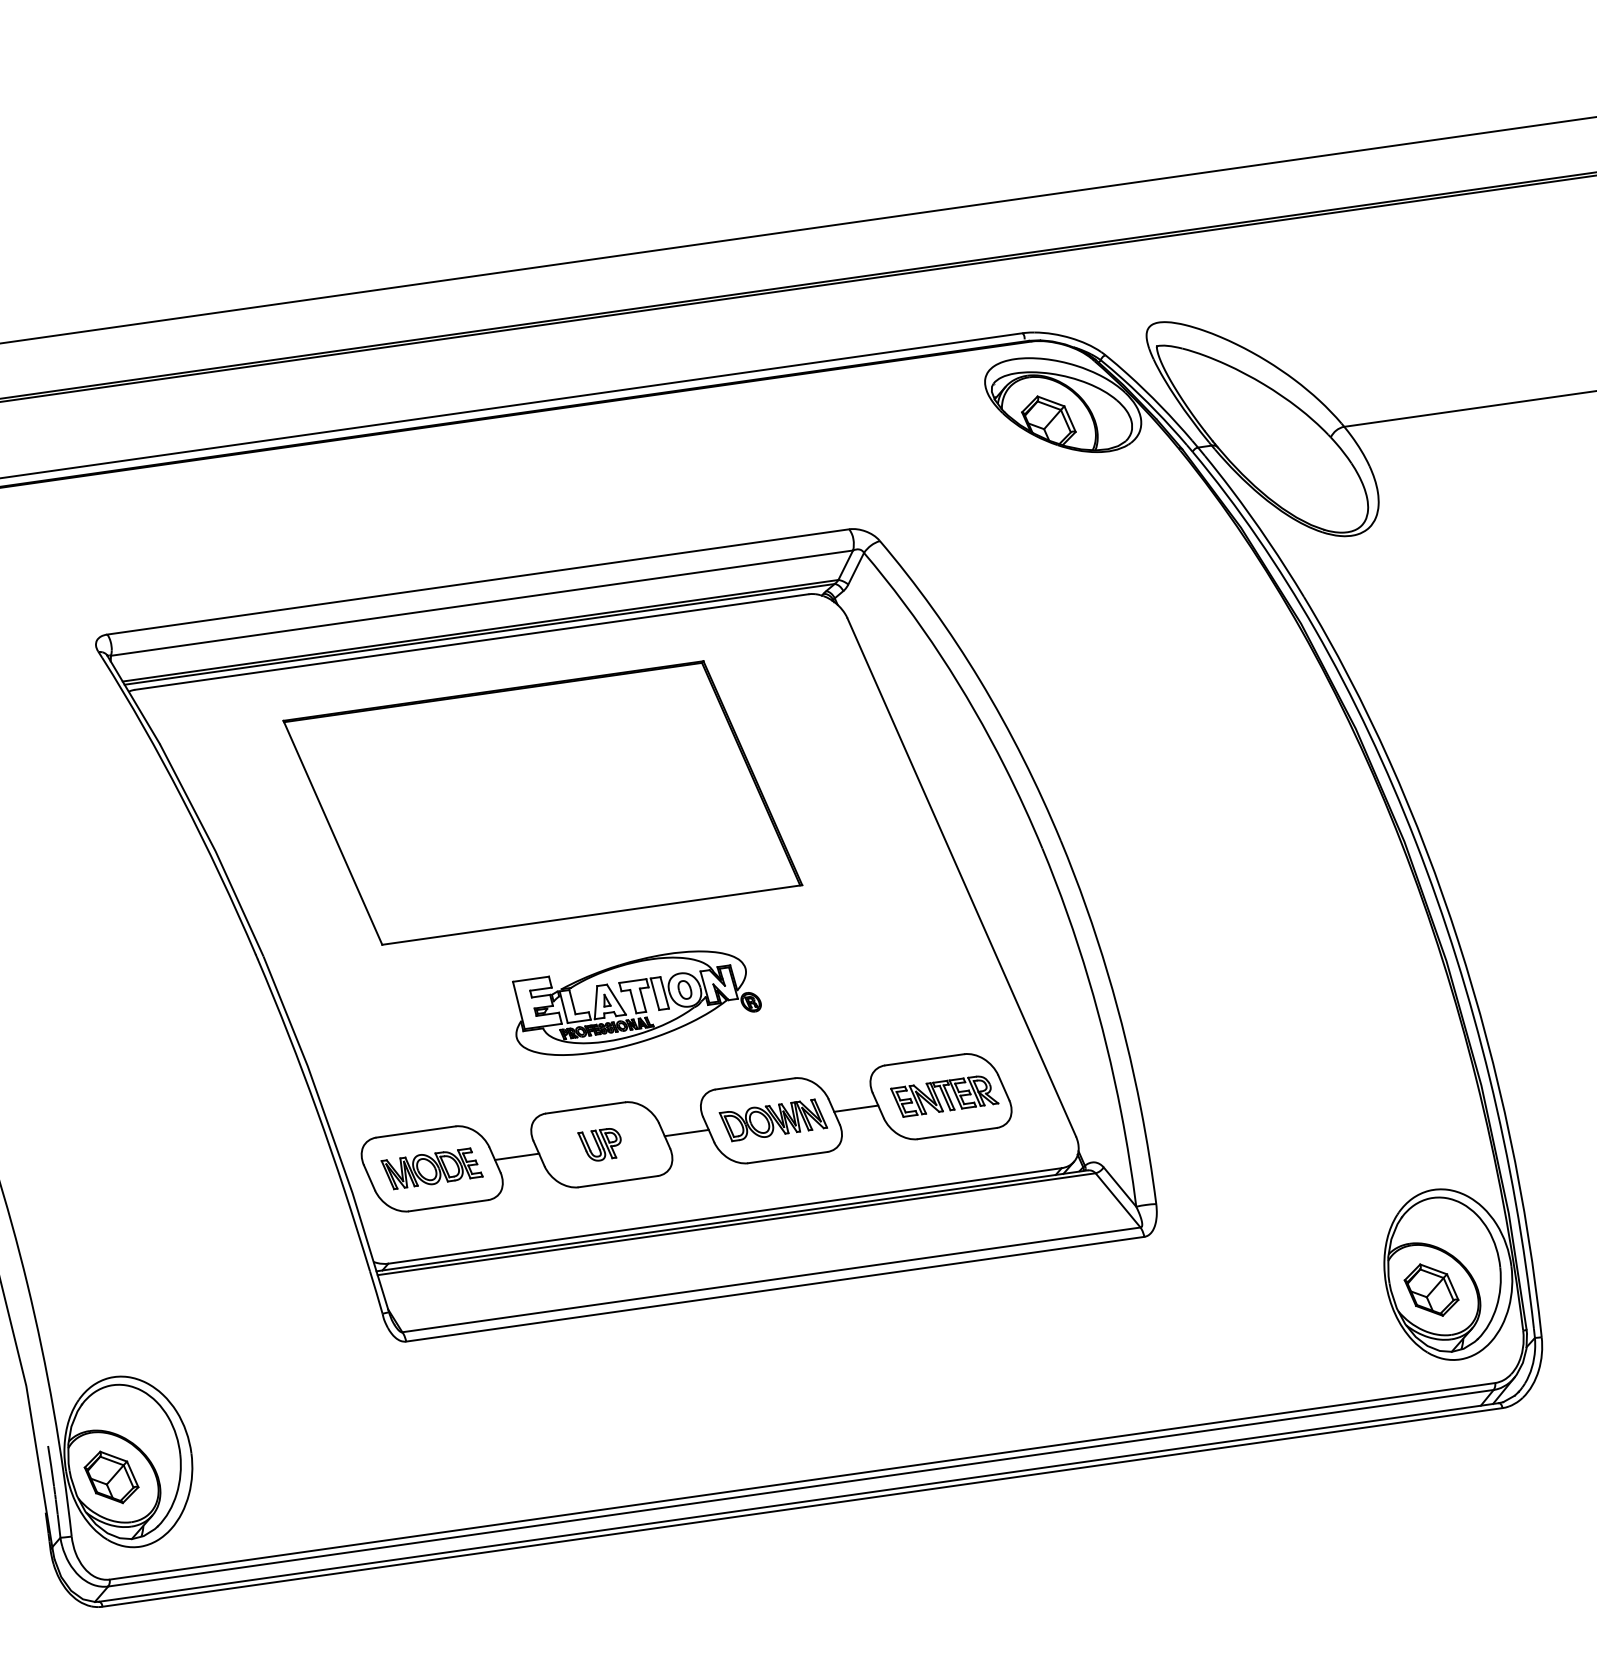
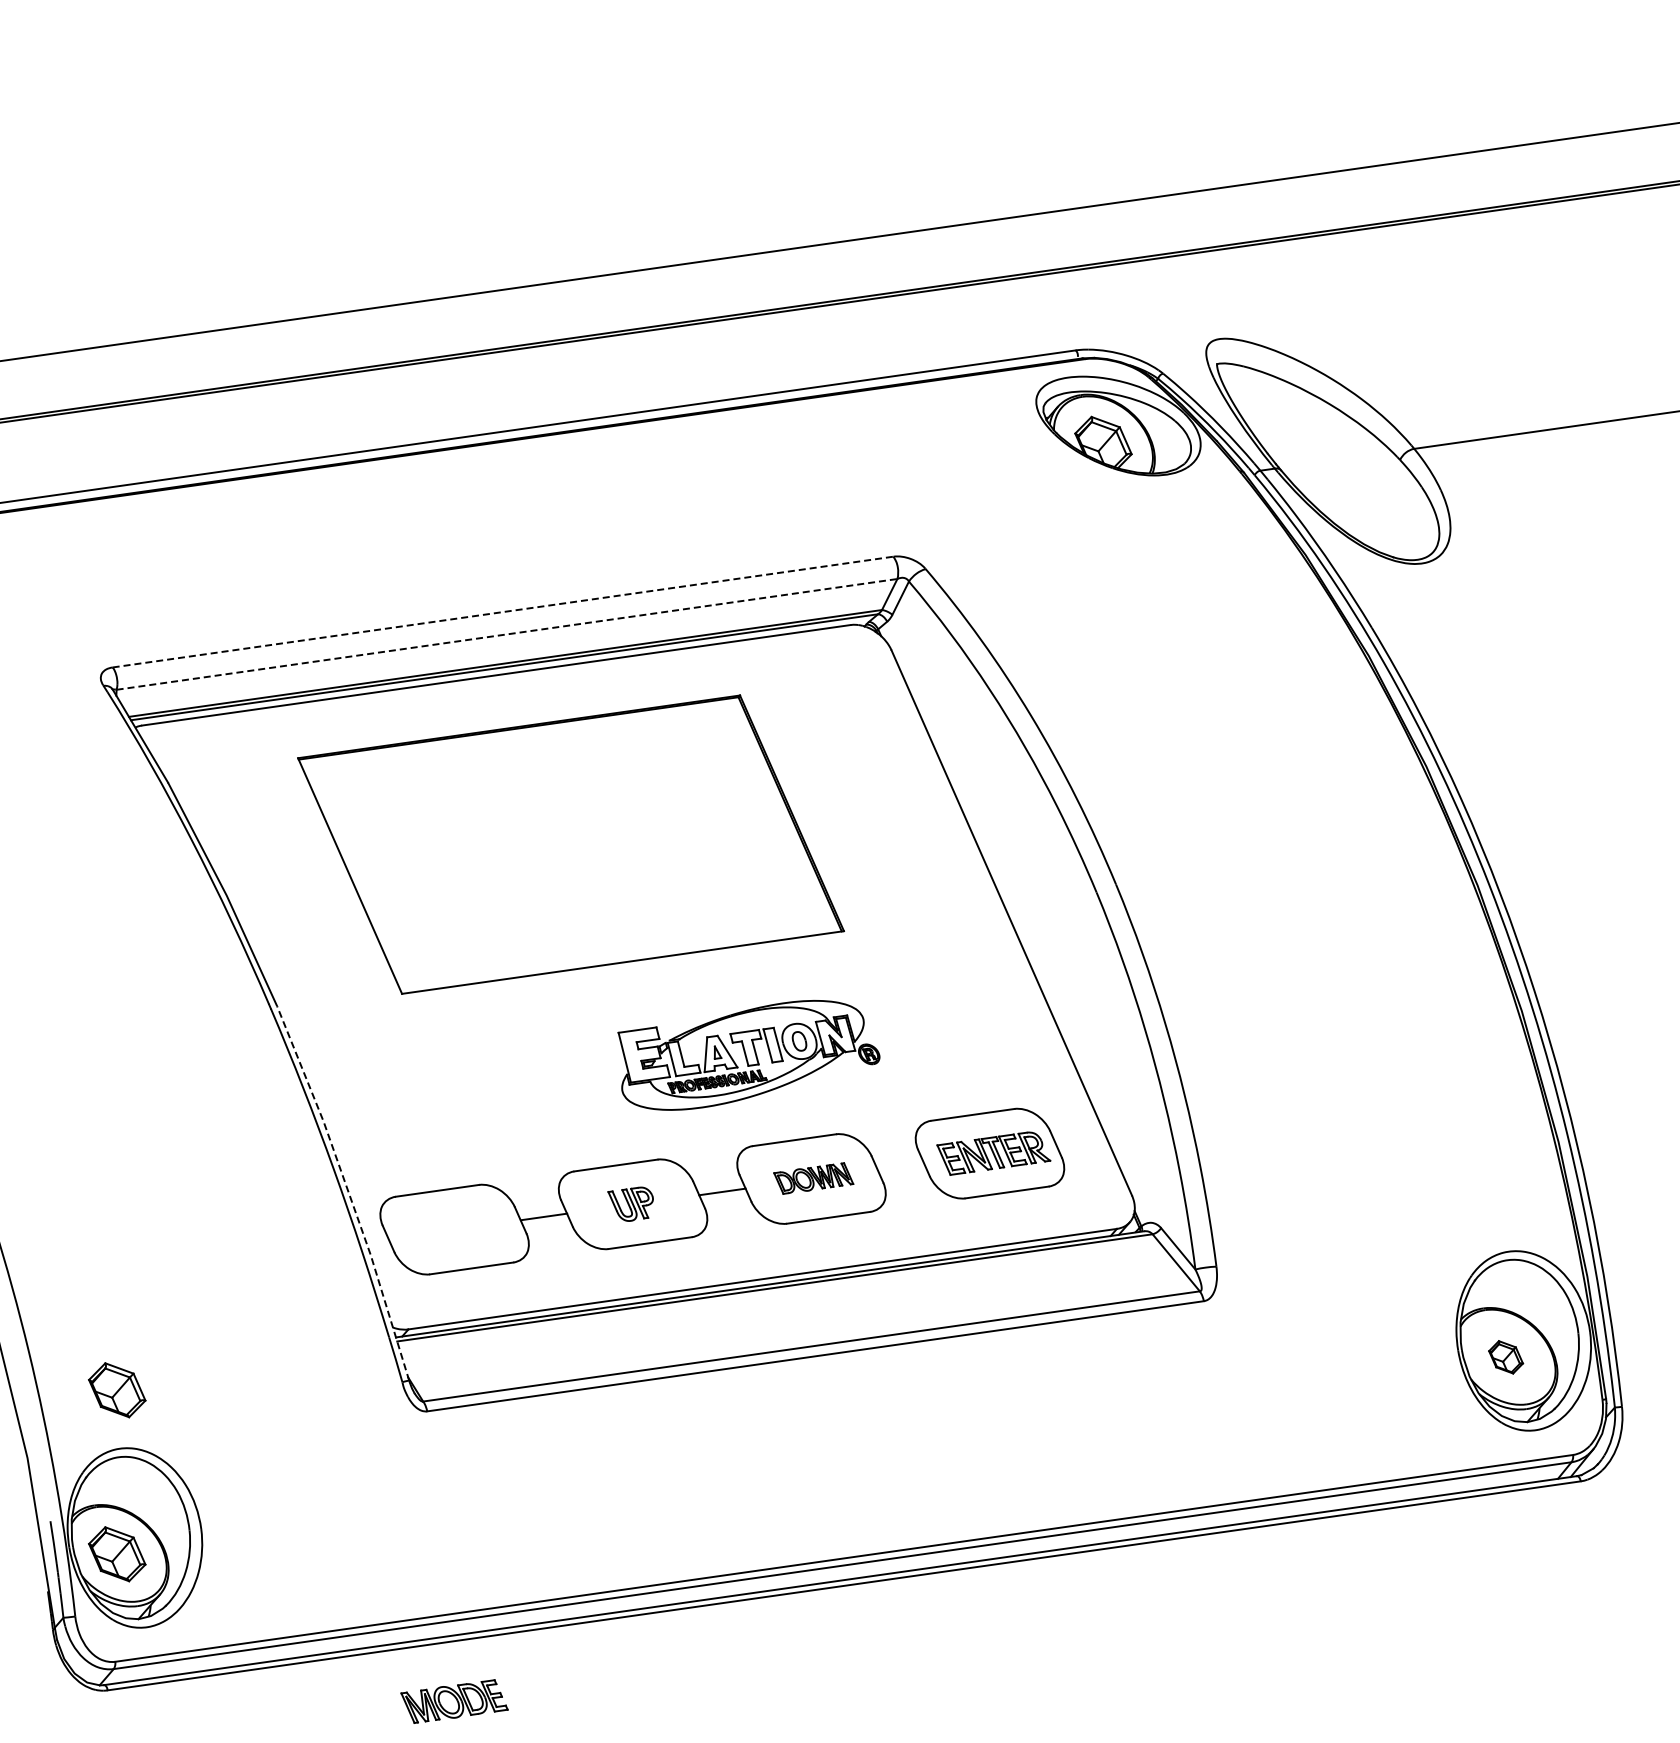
line: (478, 582) -> (503, 612), solid -> dashed
line: (482, 603) -> (507, 634), solid -> dashed
part: (636, 1003) -> (748, 1055), moved
line: (855, 1108) -> (900, 1166), removed
part: (773, 1120) -> (813, 1178), size x0.7
line: (331, 1132) -> (348, 1191), solid -> dashed
part: (432, 1168) -> (454, 1701), moved
part: (1430, 1290) -> (1505, 1357), size x0.6
part: (111, 1321) -> (117, 1390), added

